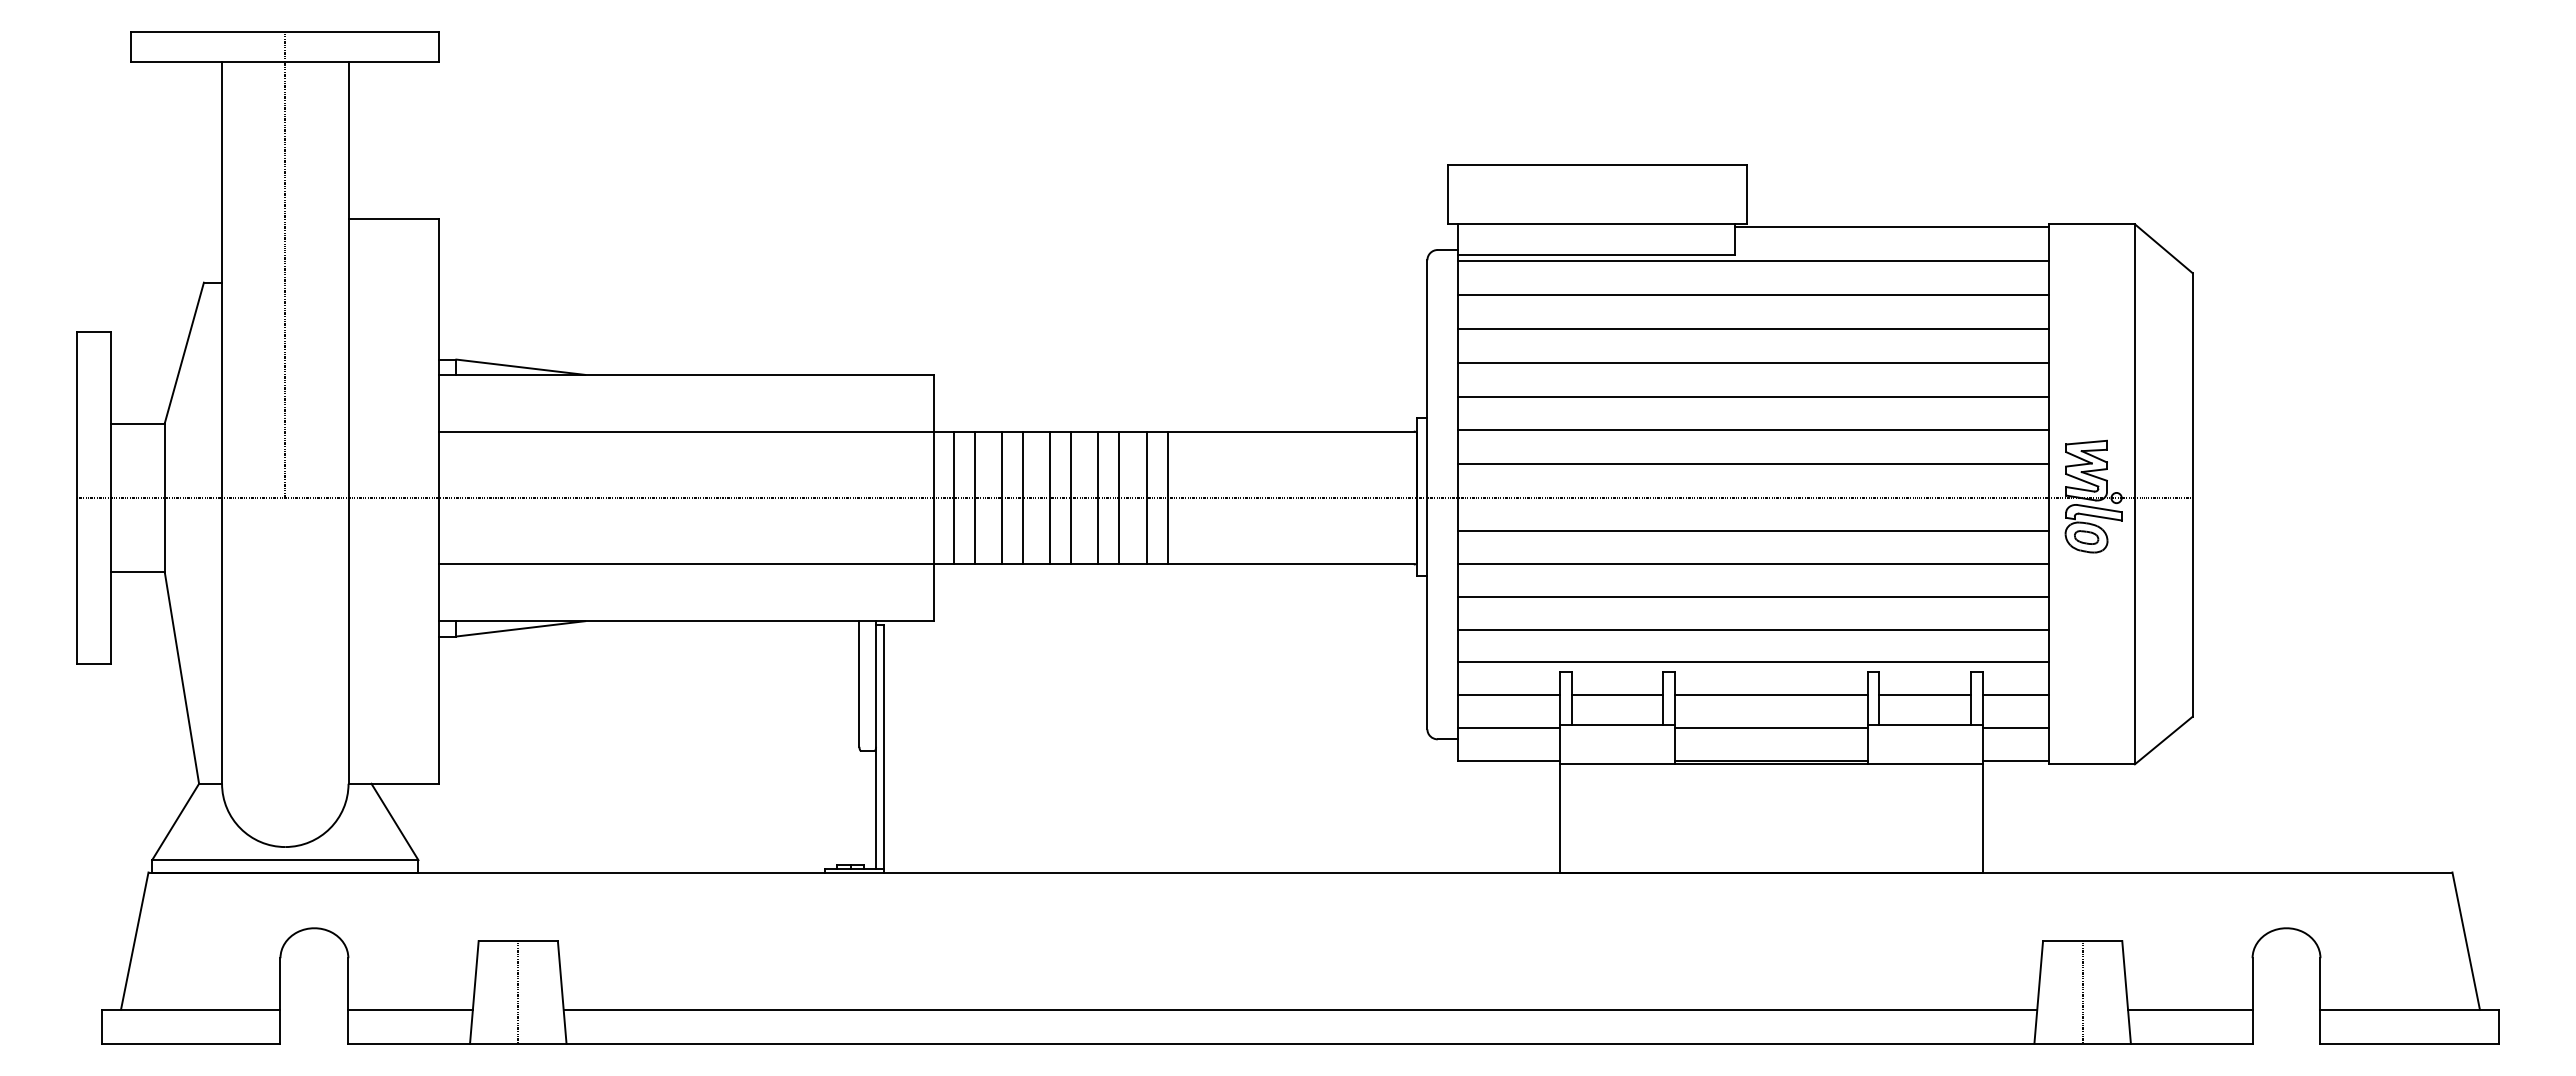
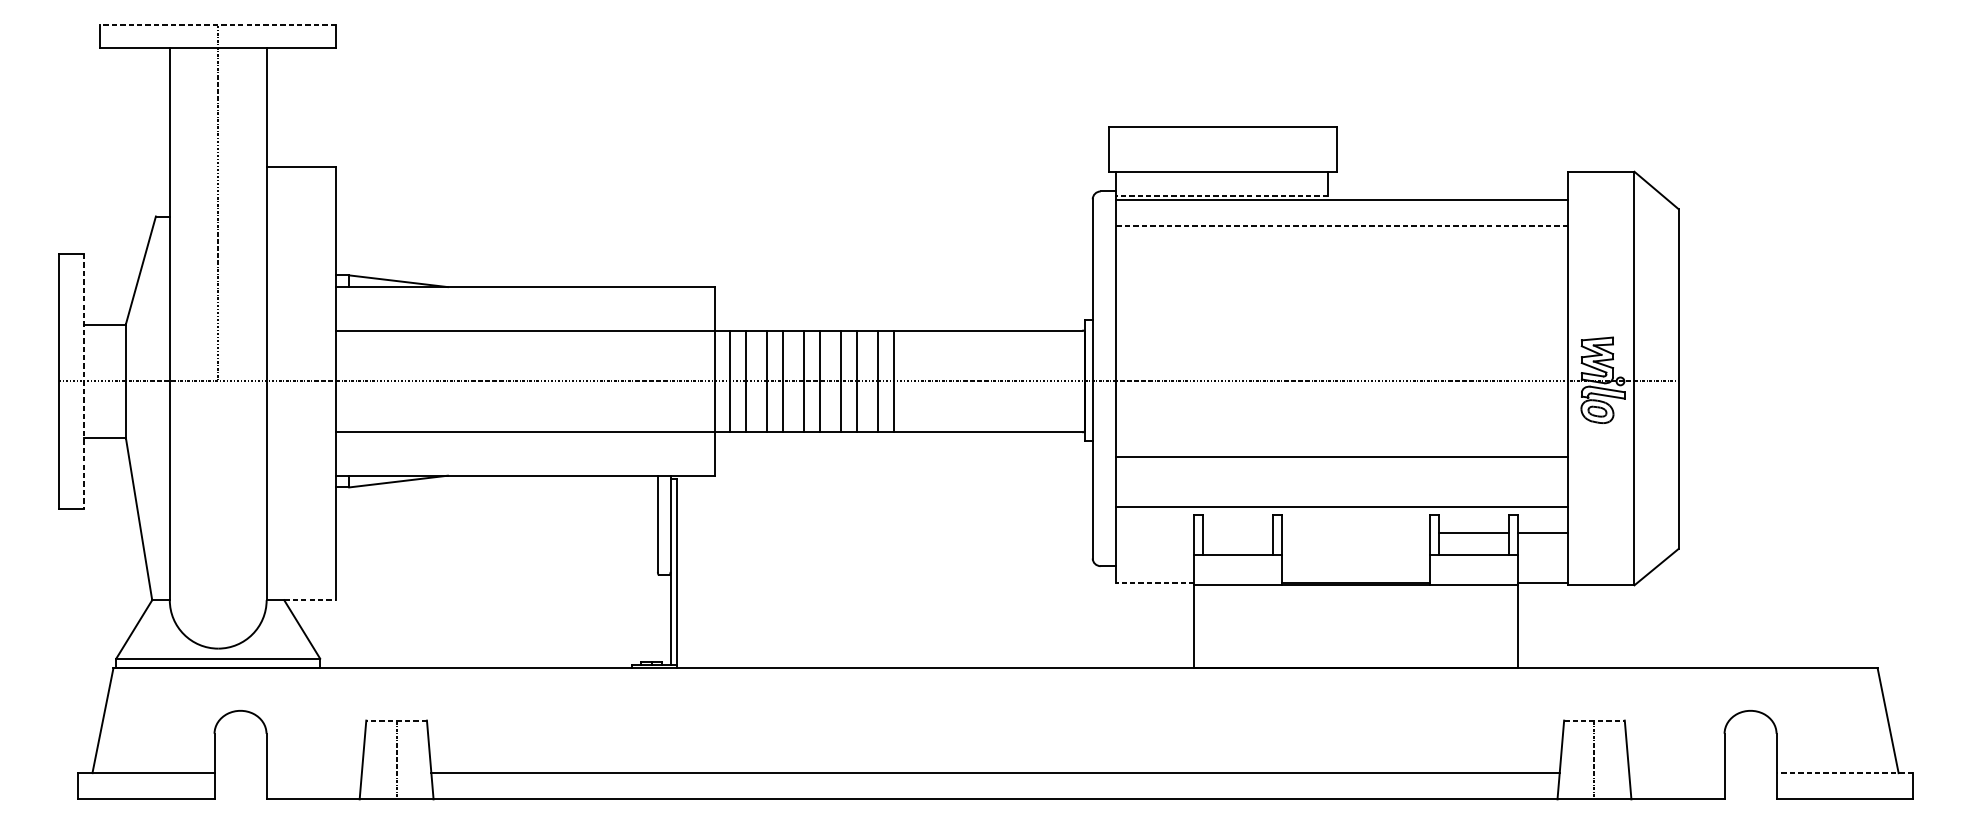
line: (285, 32) -> (218, 24), solid -> dashed
line: (1891, 227) -> (1448, 174), removed
line: (1596, 255) -> (1222, 195), solid -> dashed
line: (1754, 295) -> (1343, 226), solid -> dashed
line: (1753, 328) -> (1342, 251), removed
line: (1753, 362) -> (1342, 277), removed
line: (1753, 396) -> (1342, 303), removed
line: (1753, 430) -> (1342, 329), removed
line: (1753, 464) -> (1342, 355), removed
line: (110, 498) -> (84, 381), solid -> dashed
line: (1753, 531) -> (1342, 407), removed
line: (1753, 563) -> (1342, 431), removed
line: (1753, 629) -> (1342, 482), removed
line: (1509, 695) -> (1155, 532), removed
line: (1617, 695) -> (1238, 532), removed
line: (1771, 695) -> (1356, 532), removed
line: (1509, 728) -> (1155, 557), removed
line: (1771, 728) -> (1356, 557), removed
line: (2015, 728) -> (1543, 557), removed
line: (1509, 761) -> (1155, 583), solid -> dashed
line: (405, 783) -> (310, 599), solid -> dashed
line: (518, 941) -> (396, 720), solid -> dashed
line: (2082, 941) -> (1594, 720), solid -> dashed
line: (410, 1009) -> (314, 773), removed
line: (2190, 1009) -> (1677, 773), removed
line: (2409, 1009) -> (1844, 773), solid -> dashed

